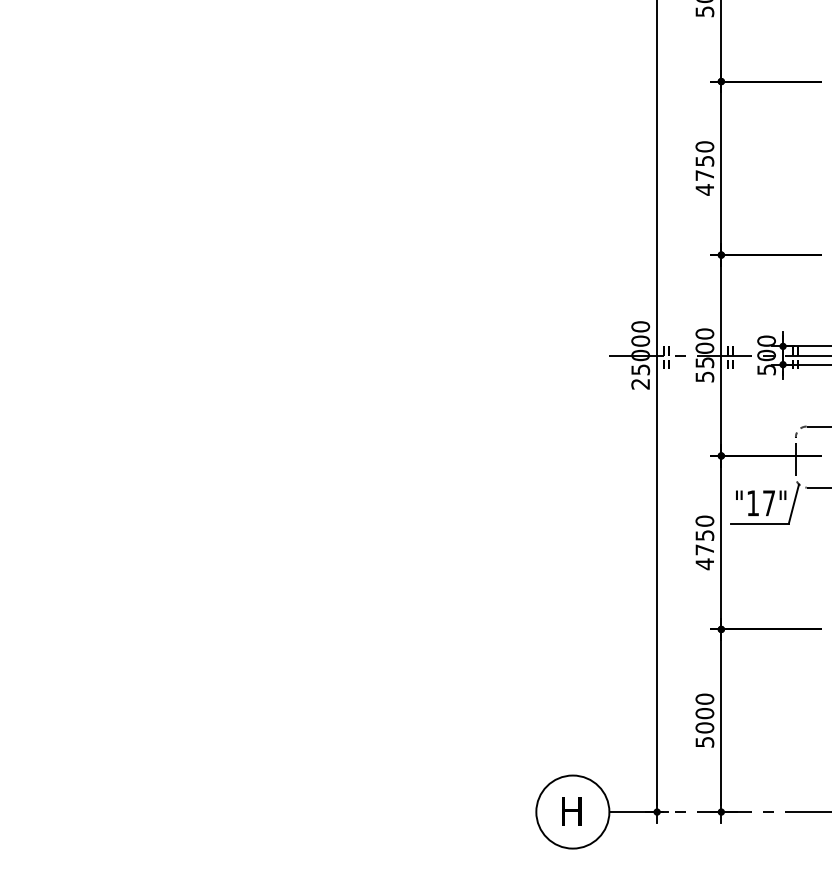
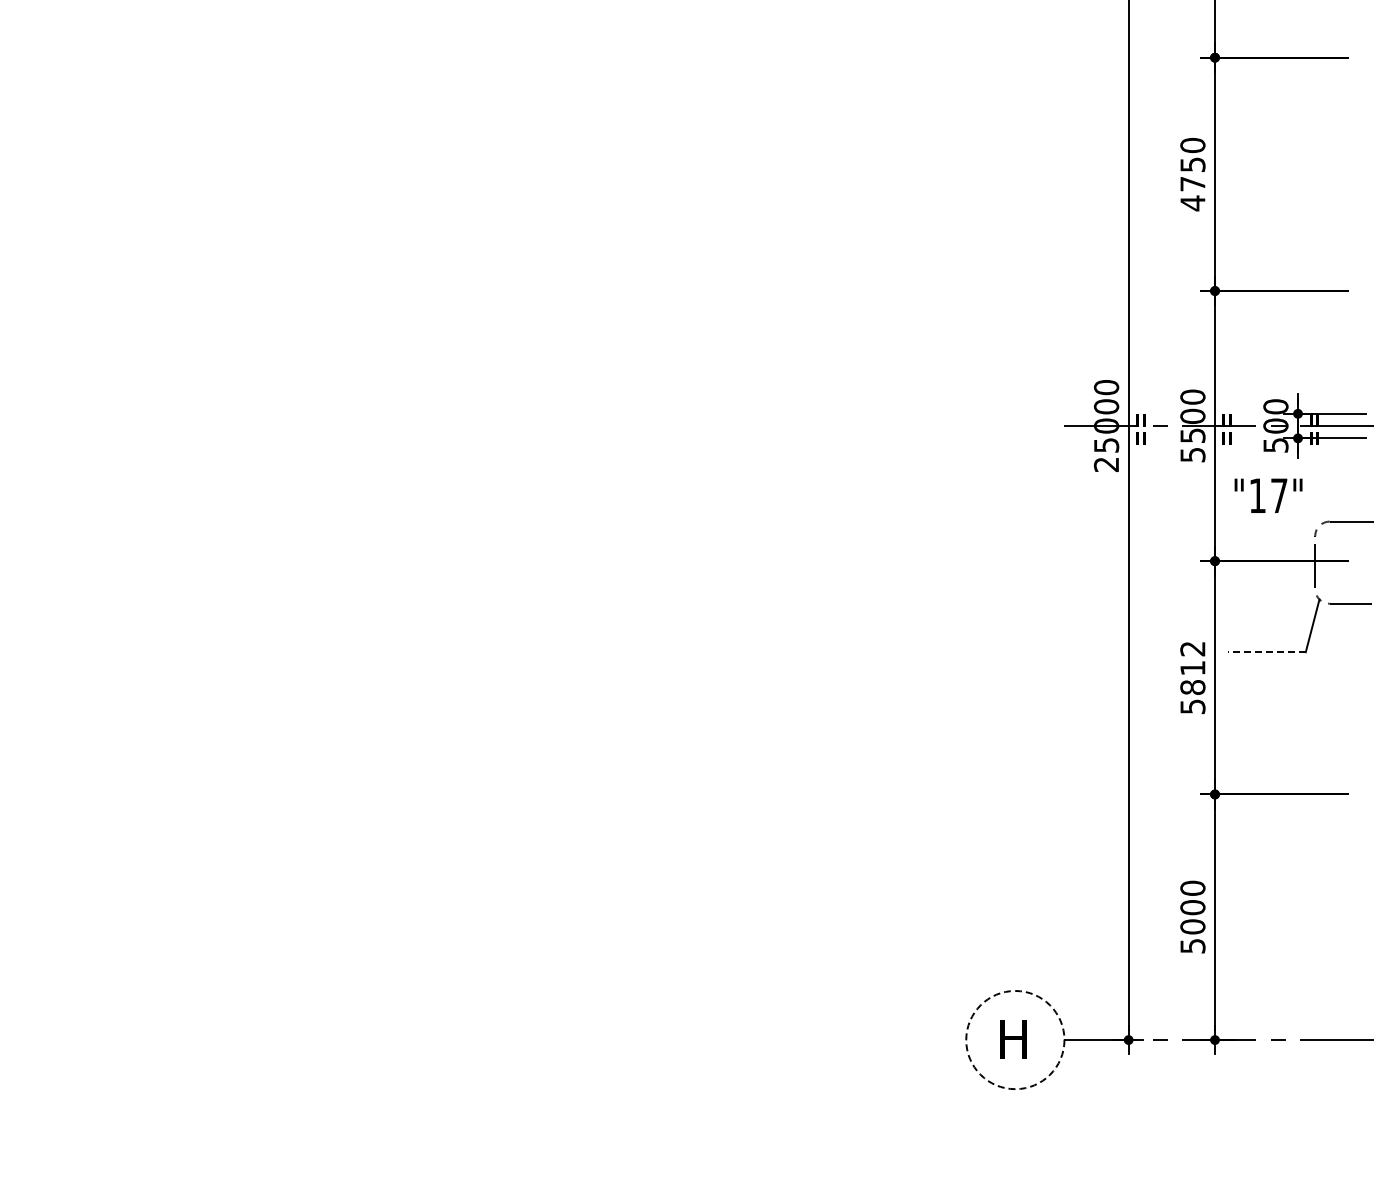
text: (761, 503) -> (1268, 495), moved
line: (759, 523) -> (1266, 652), solid -> dashed
text: (704, 542) -> (1192, 677), 4750 -> 5812
circle: (572, 811) -> (1015, 1039), solid -> dashed

